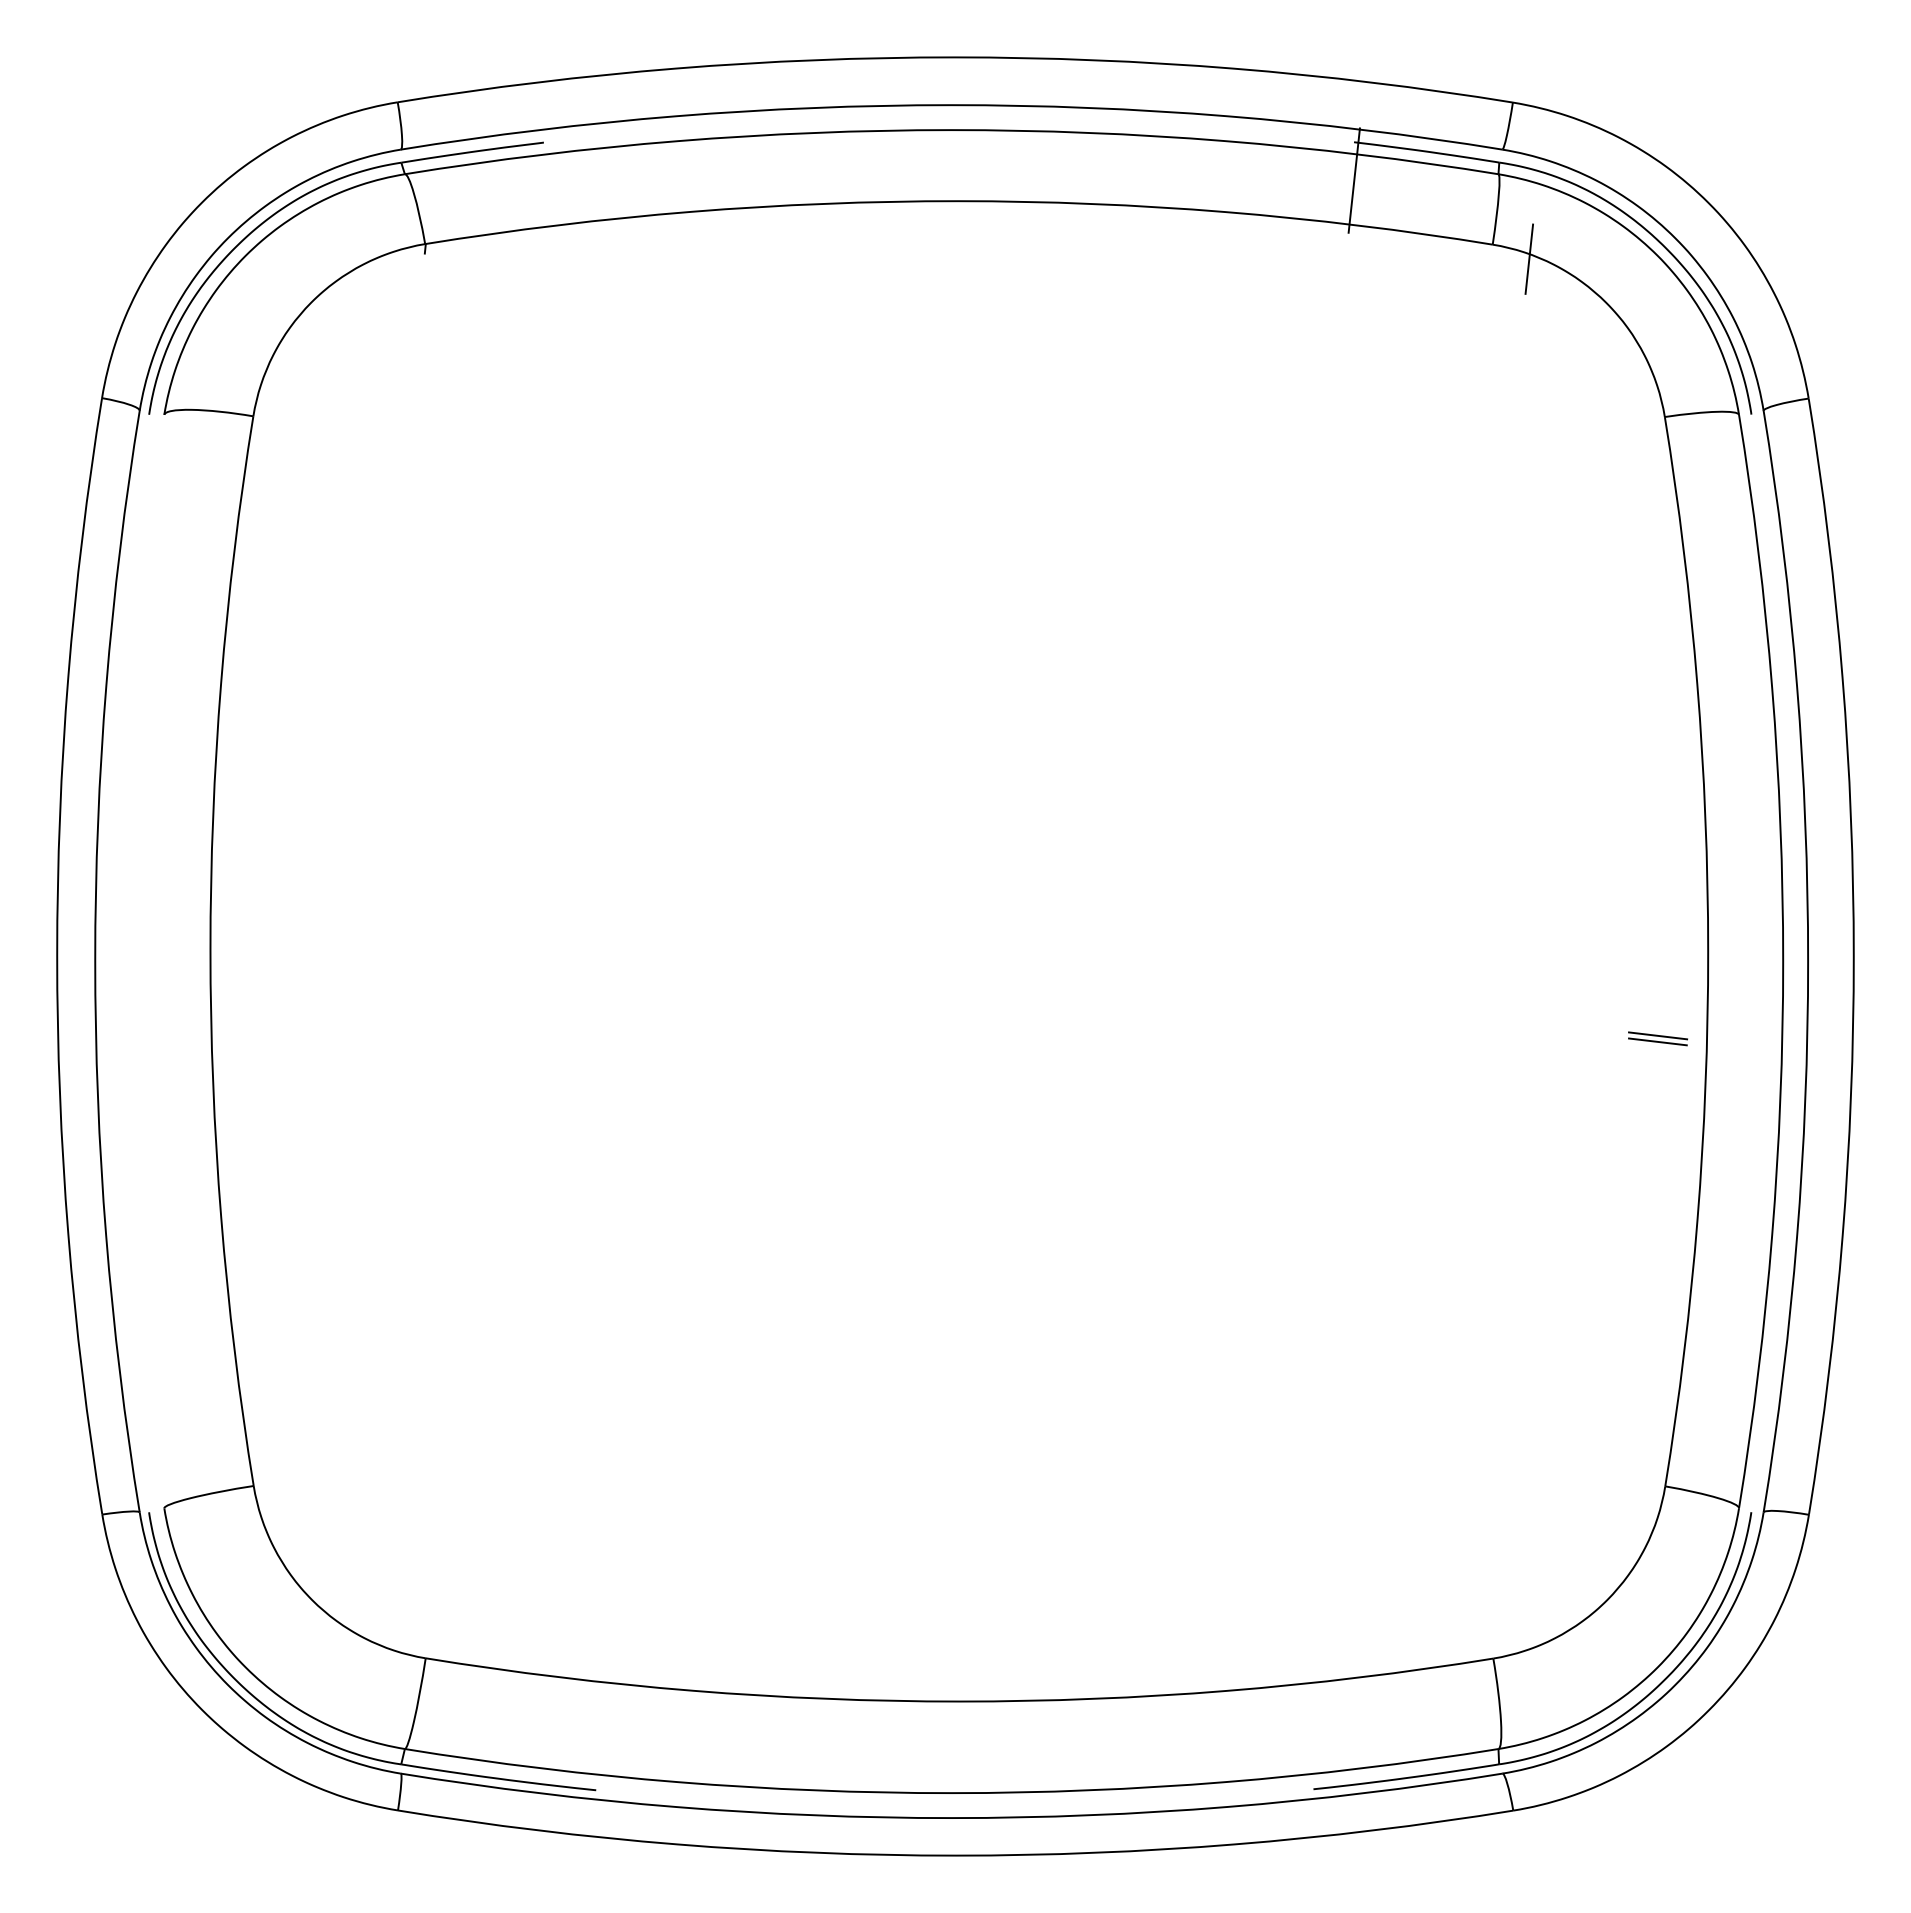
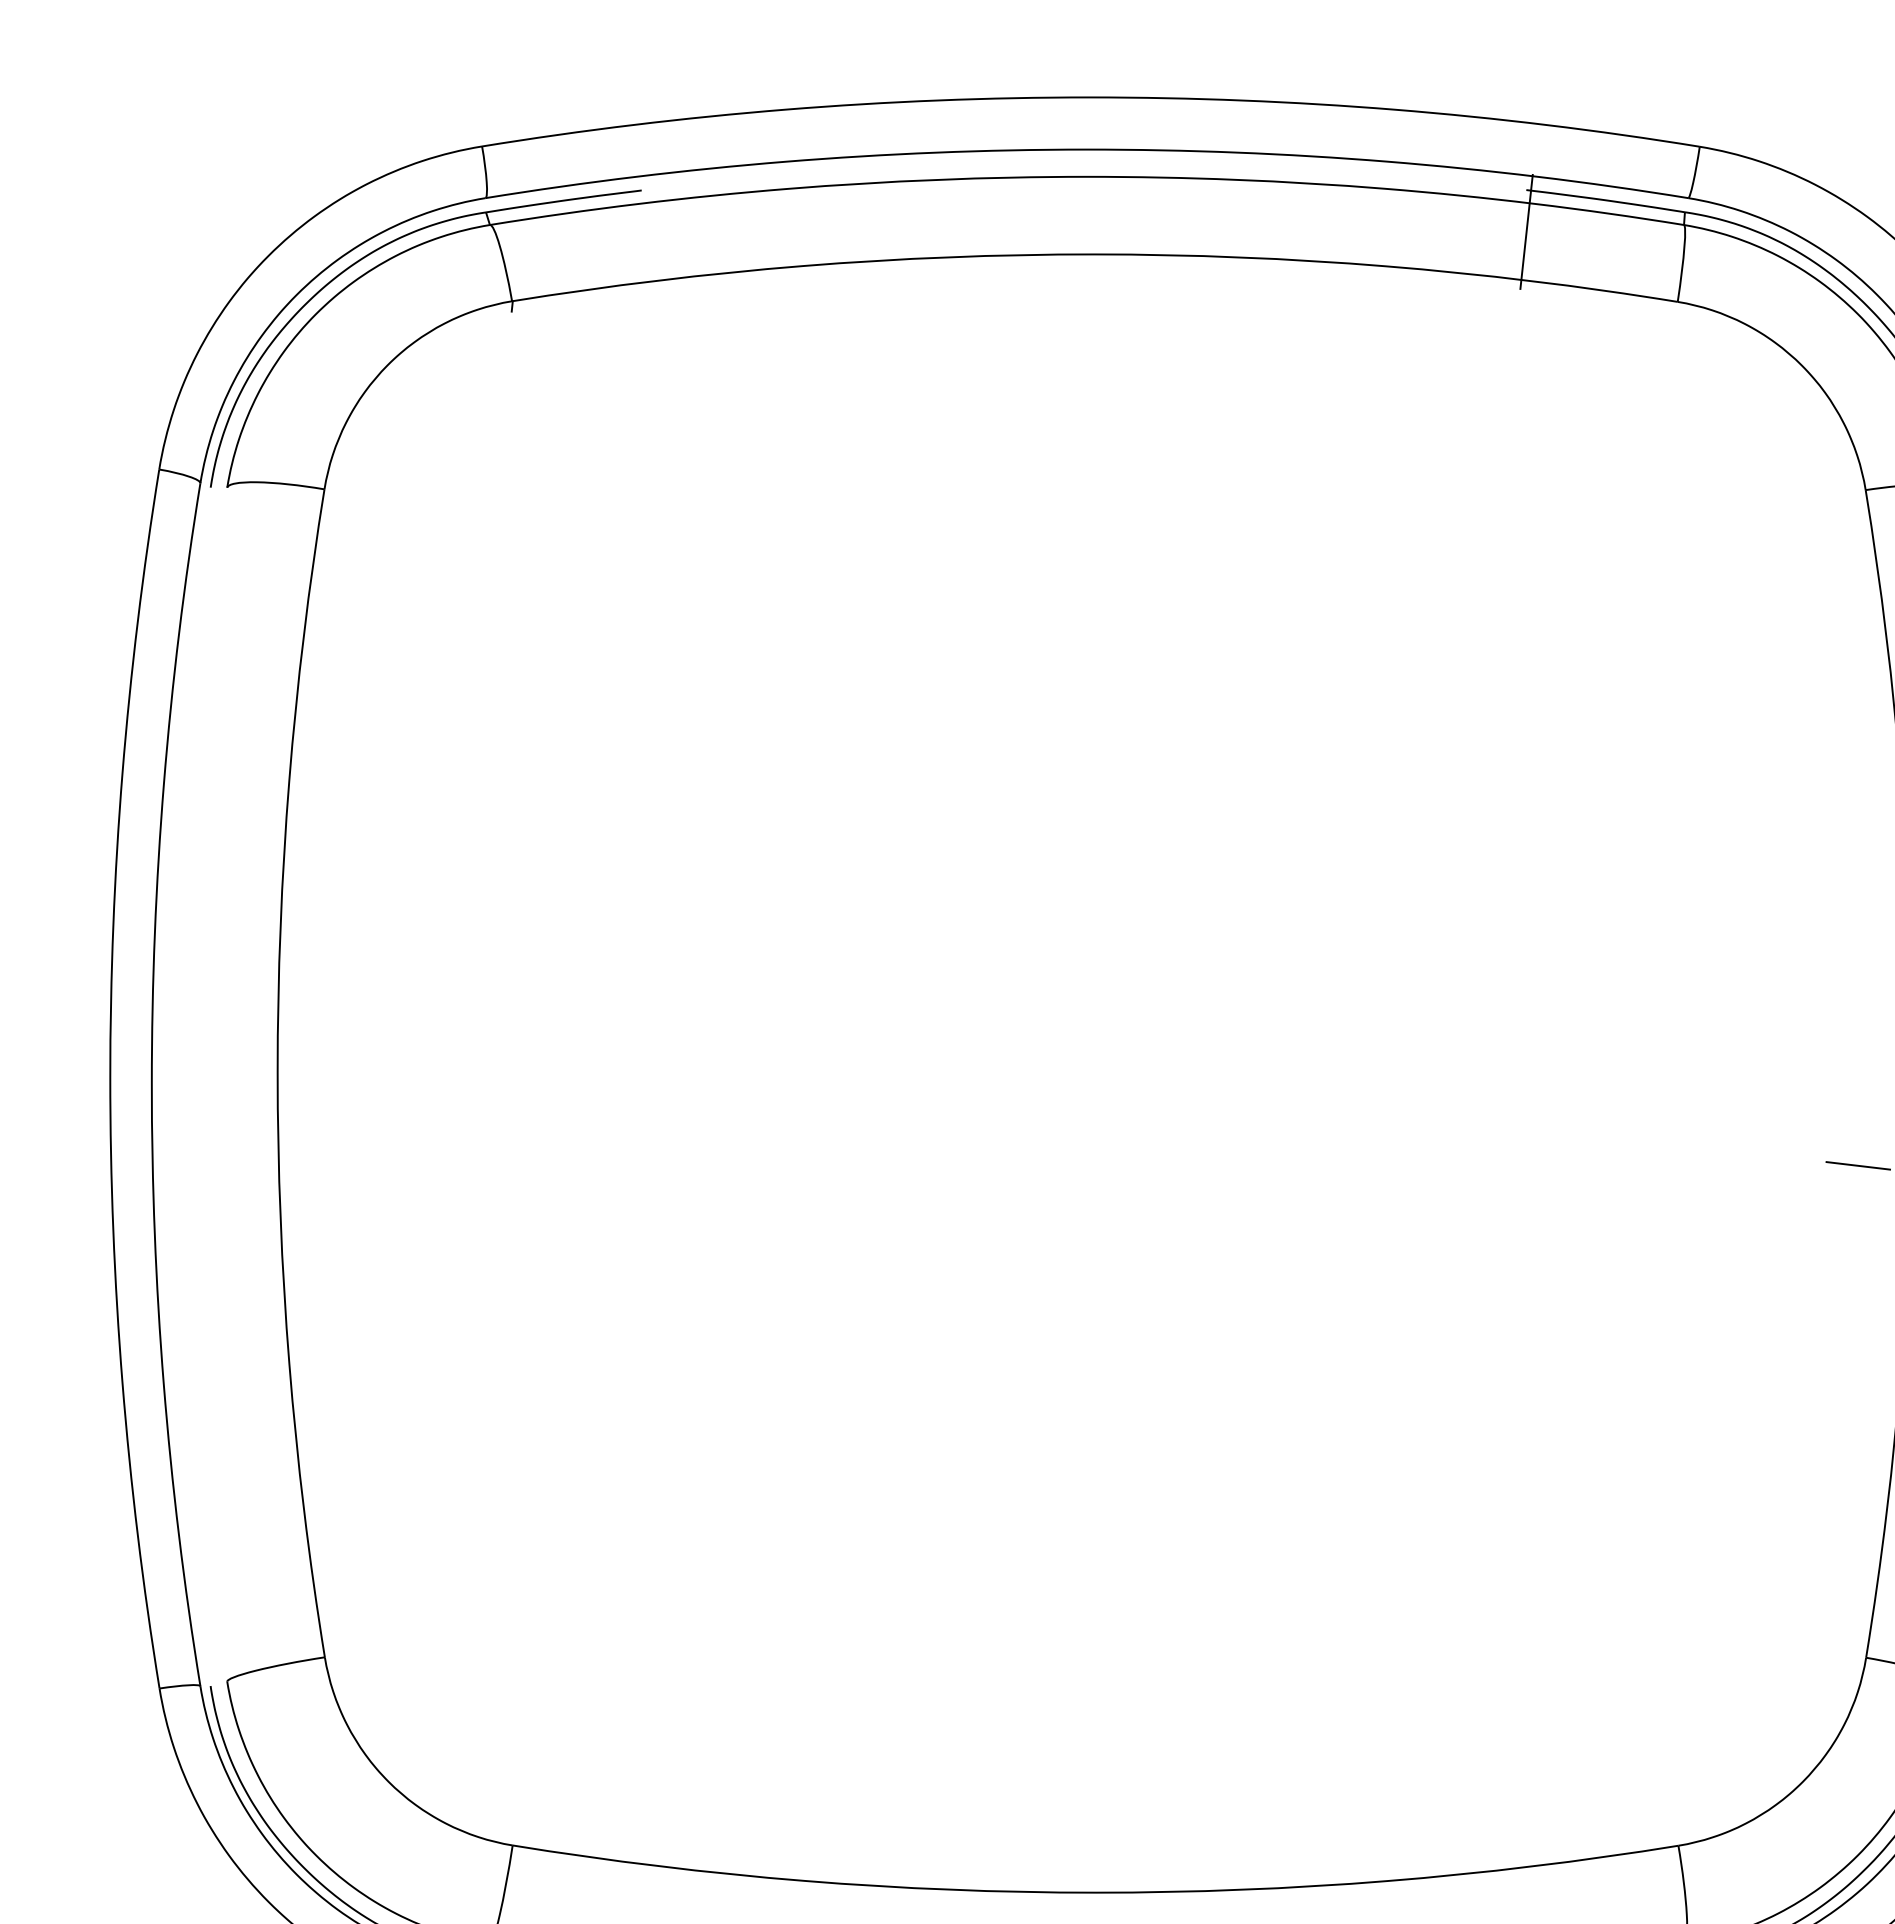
line: (1529, 258) -> (1717, 317), removed
line: (1657, 1041) -> (1857, 1171), removed

